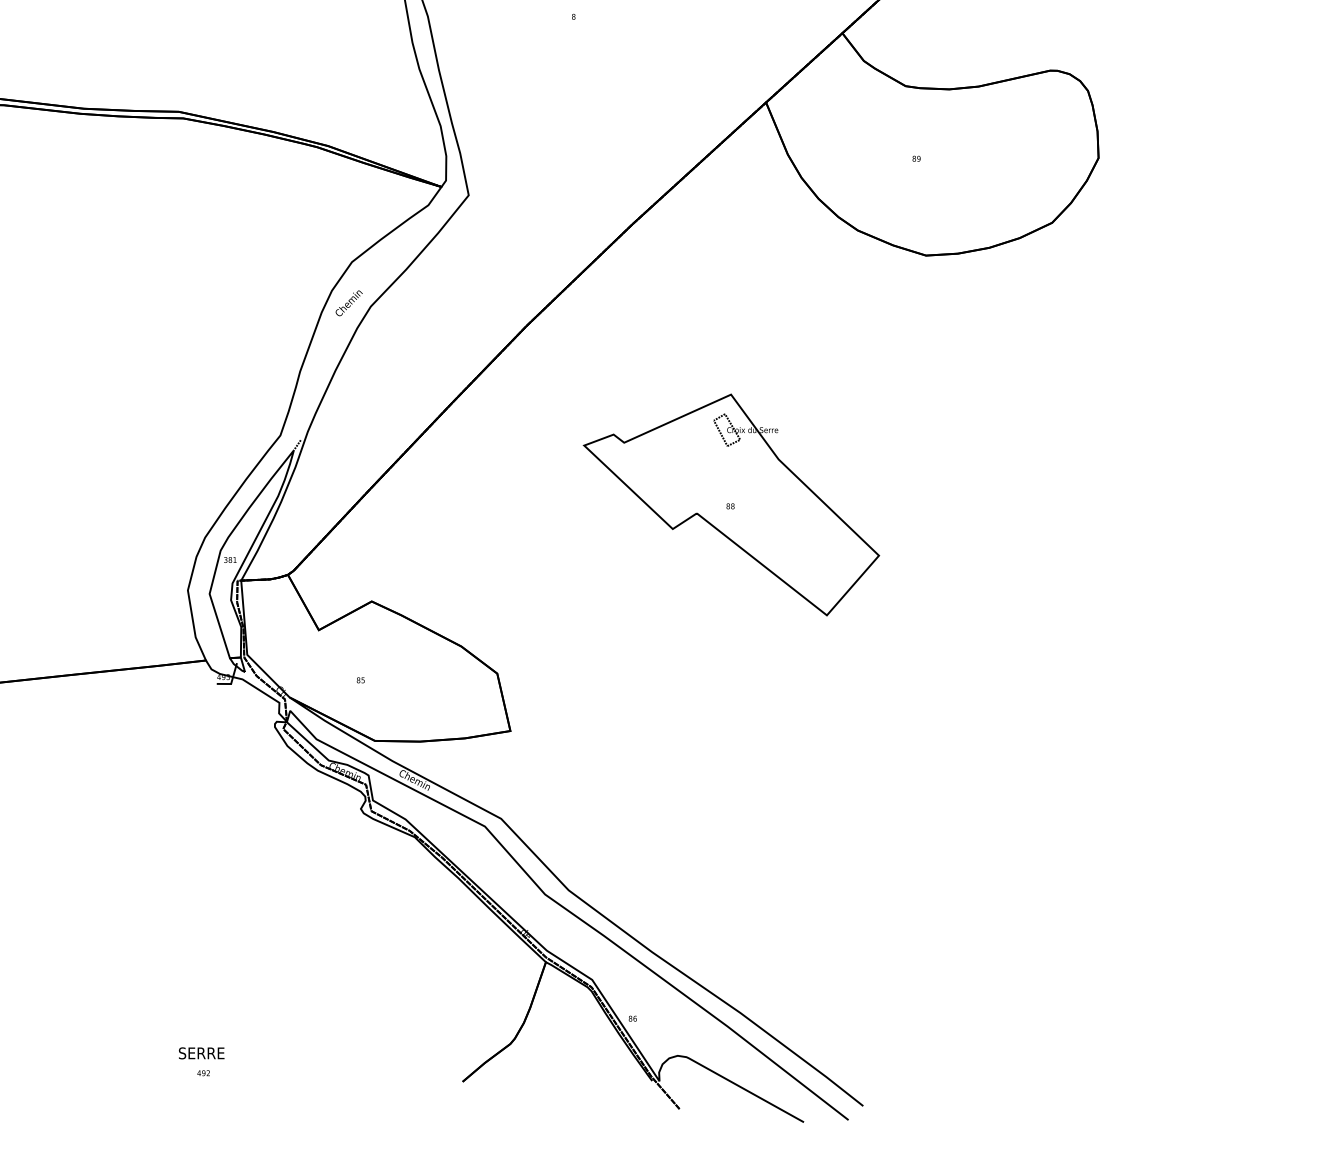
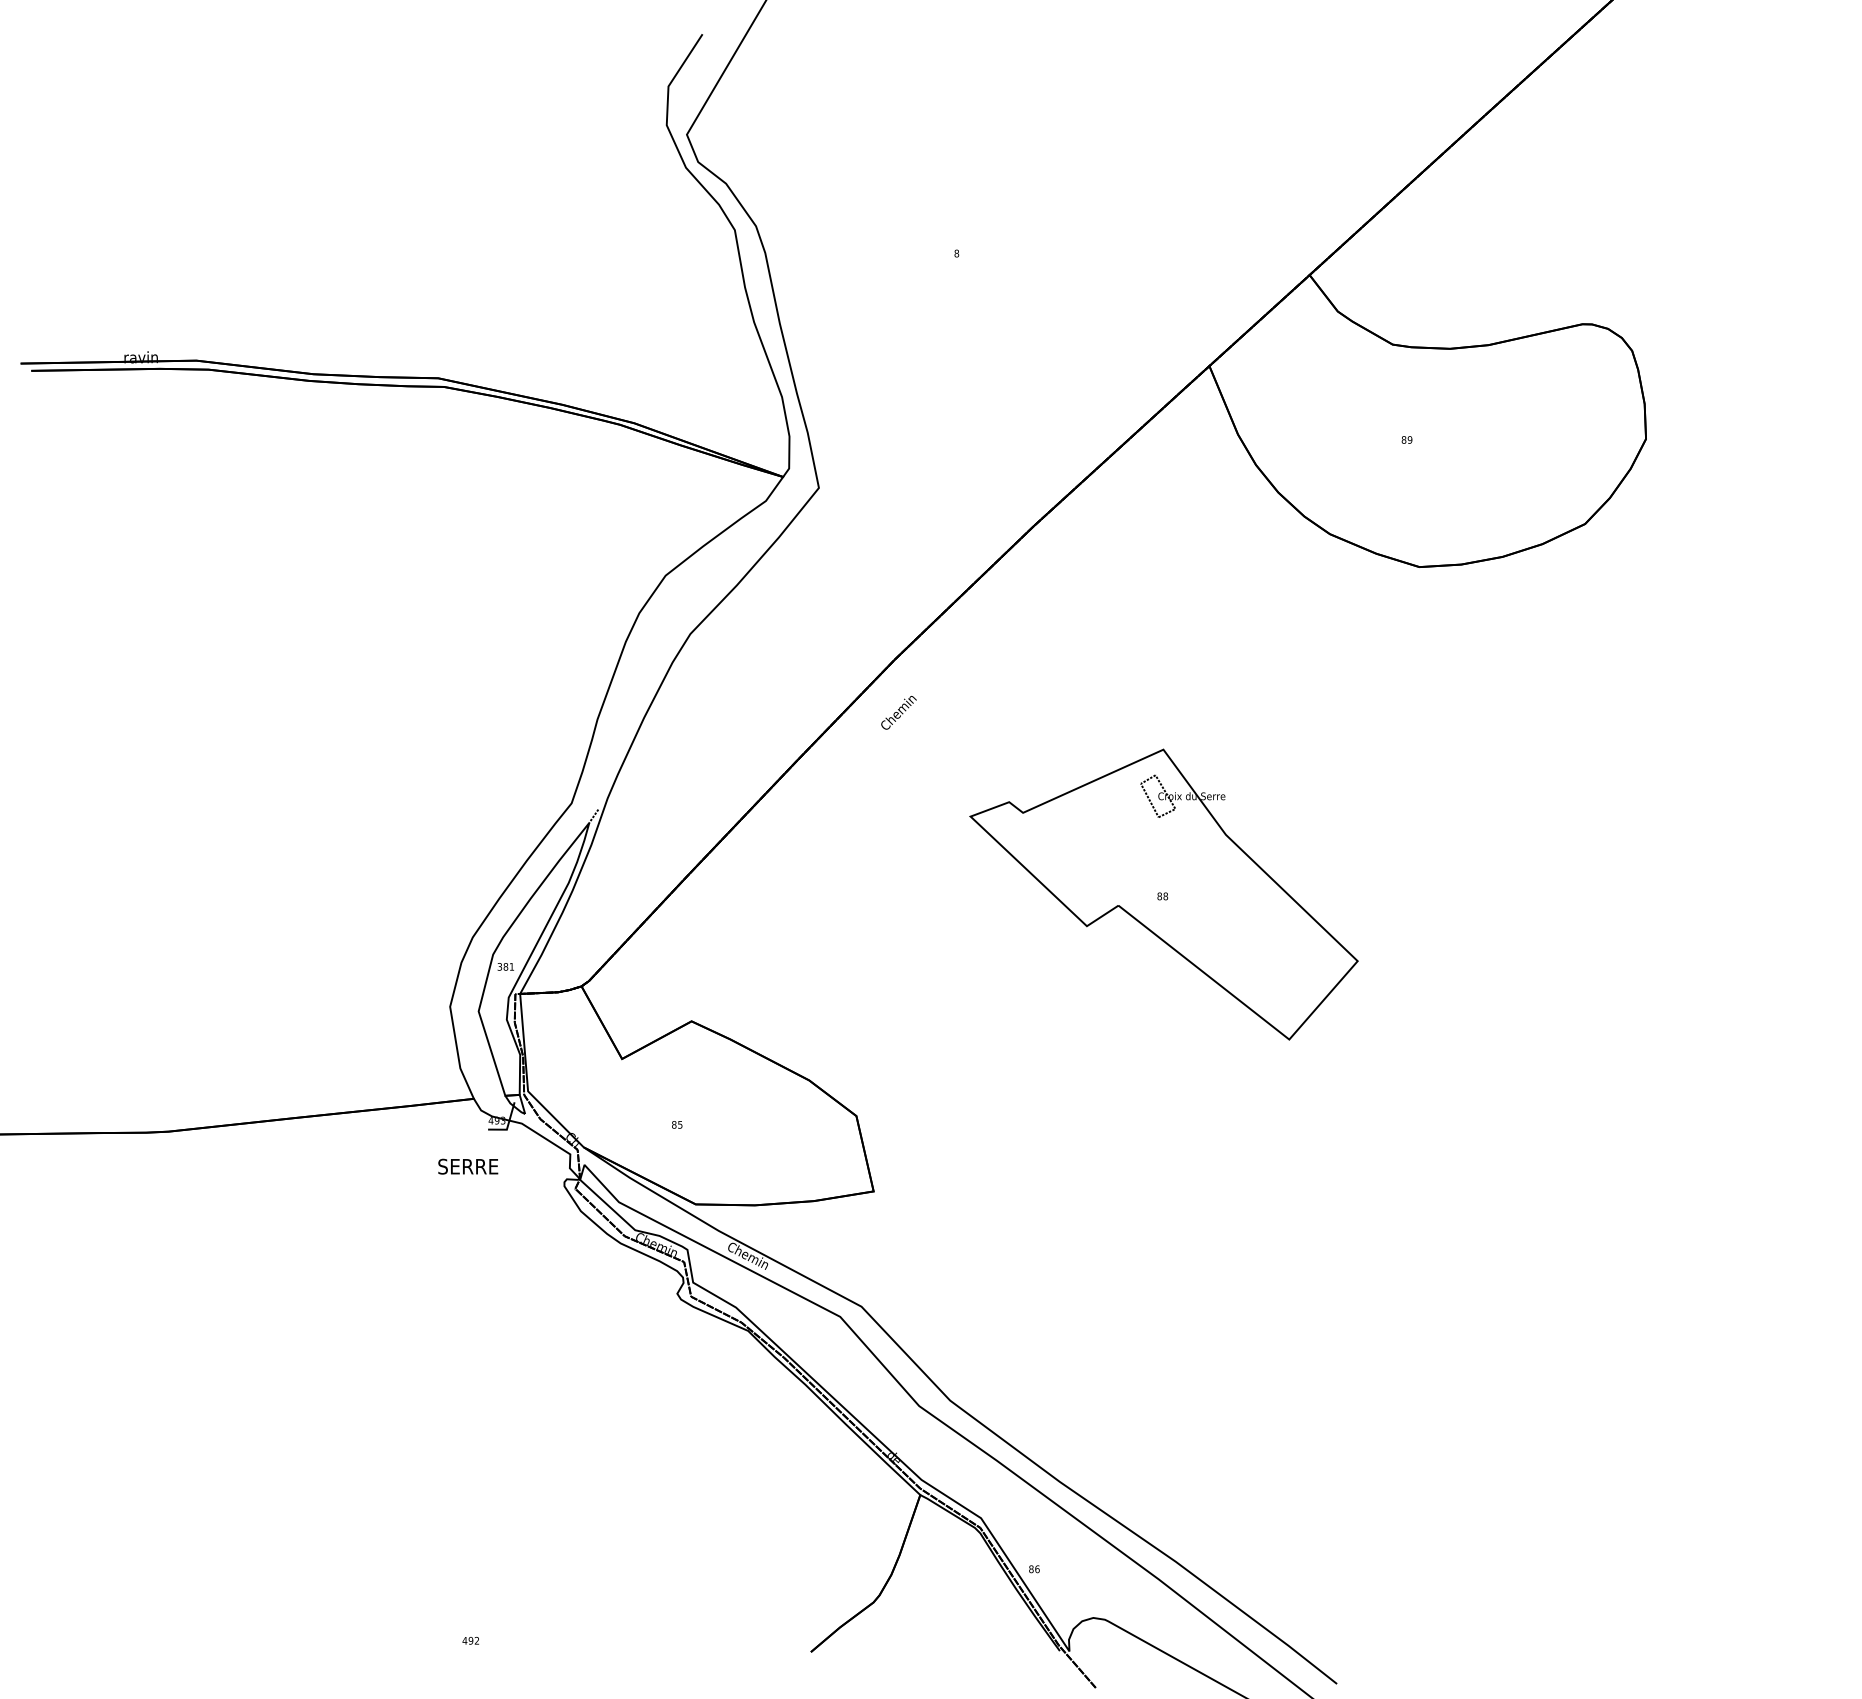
text: (348, 303) -> (898, 712), moved
text: (201, 1053) -> (468, 1166), moved

